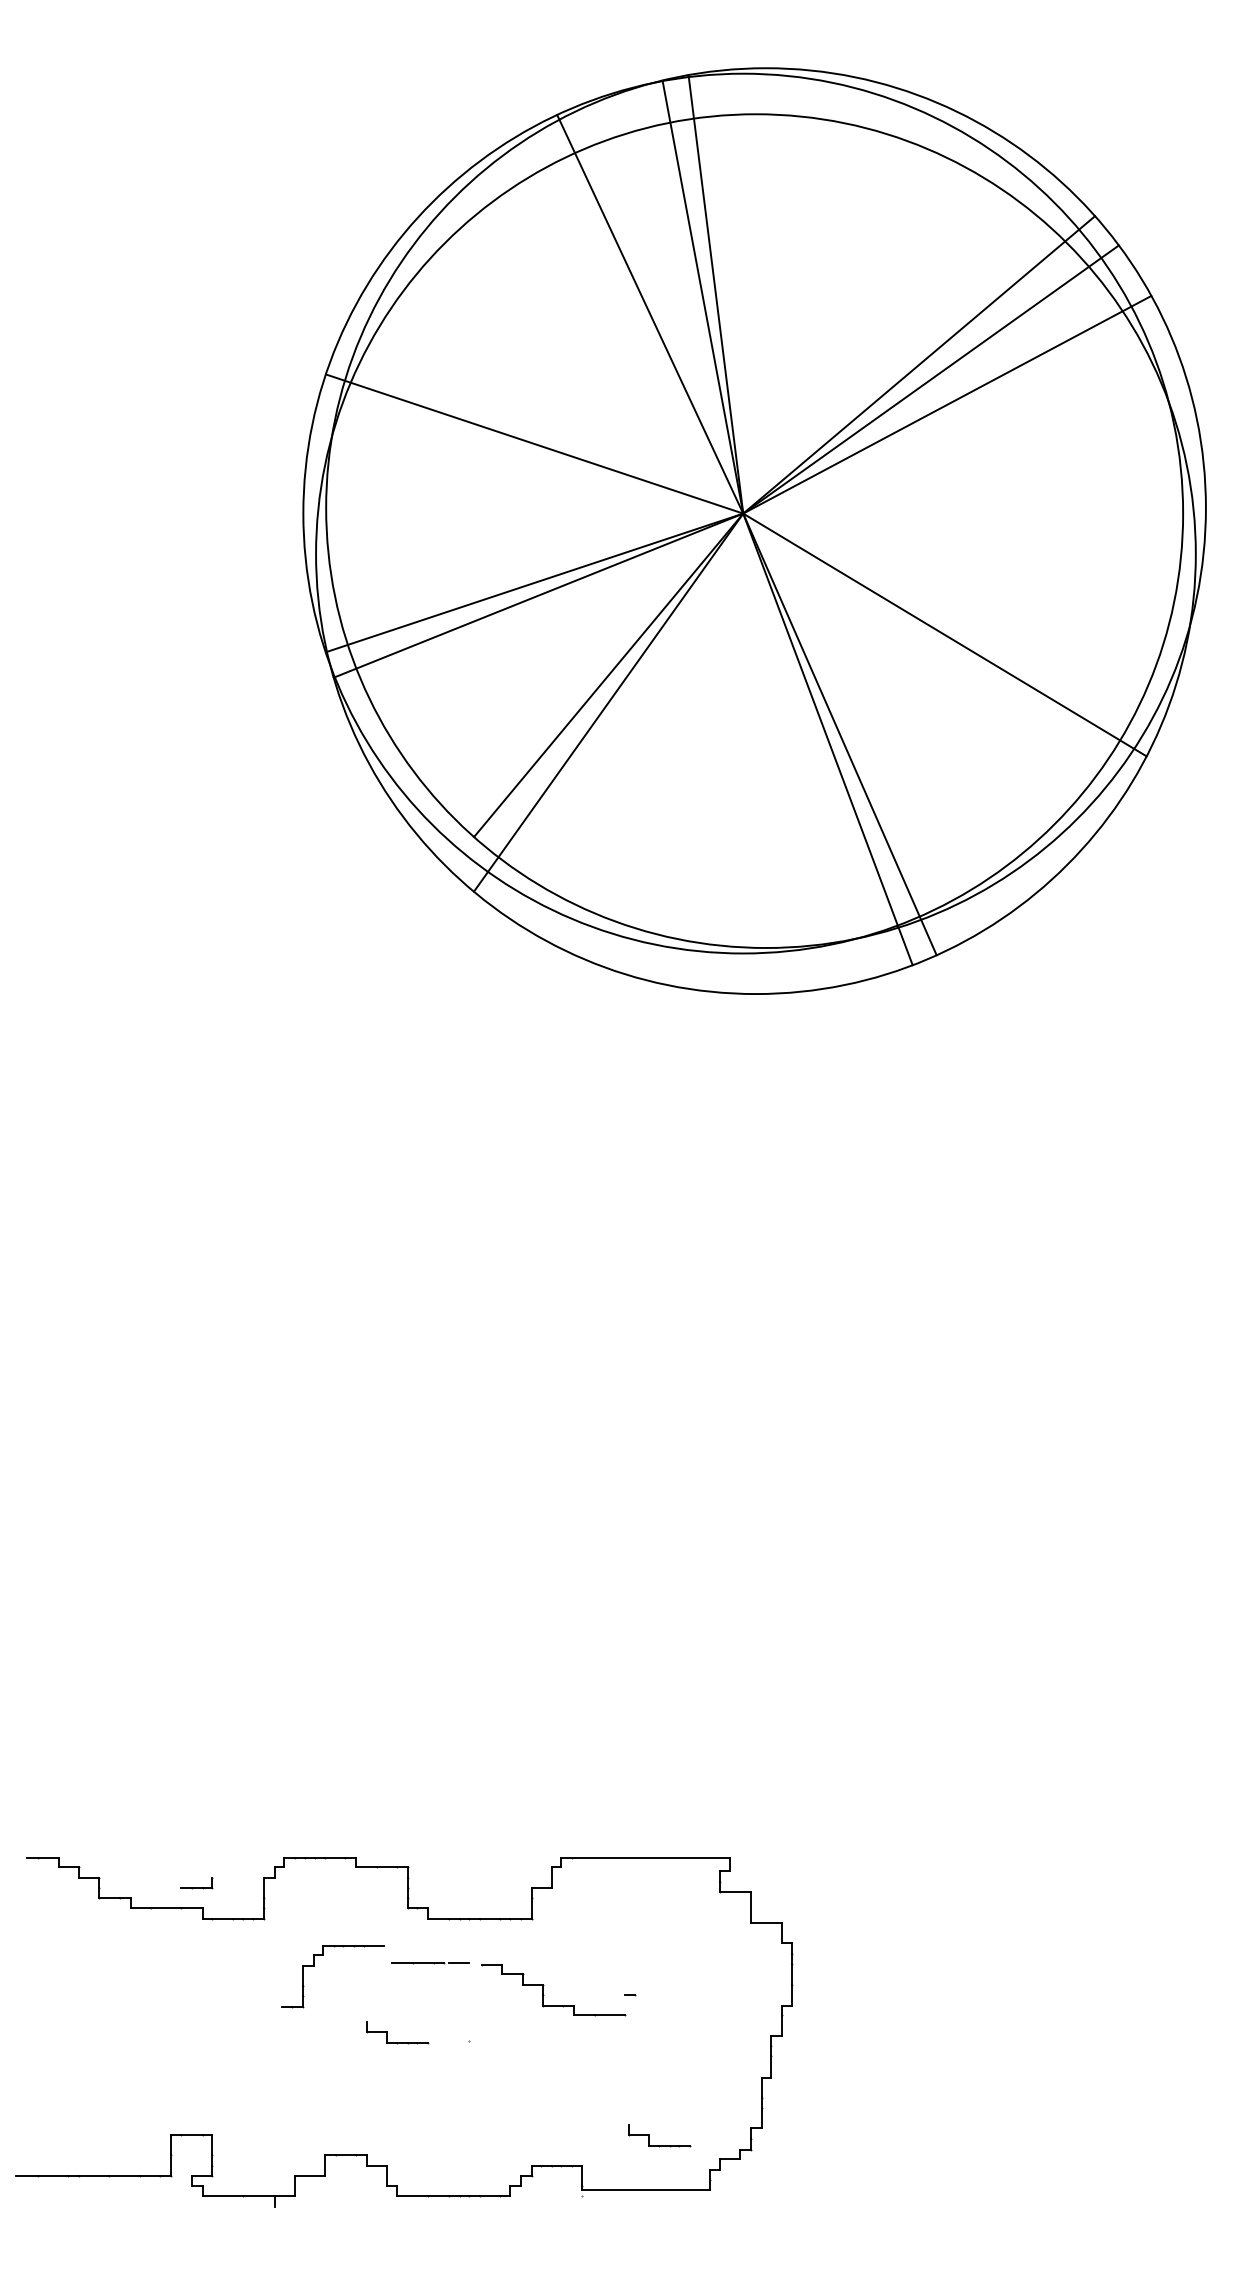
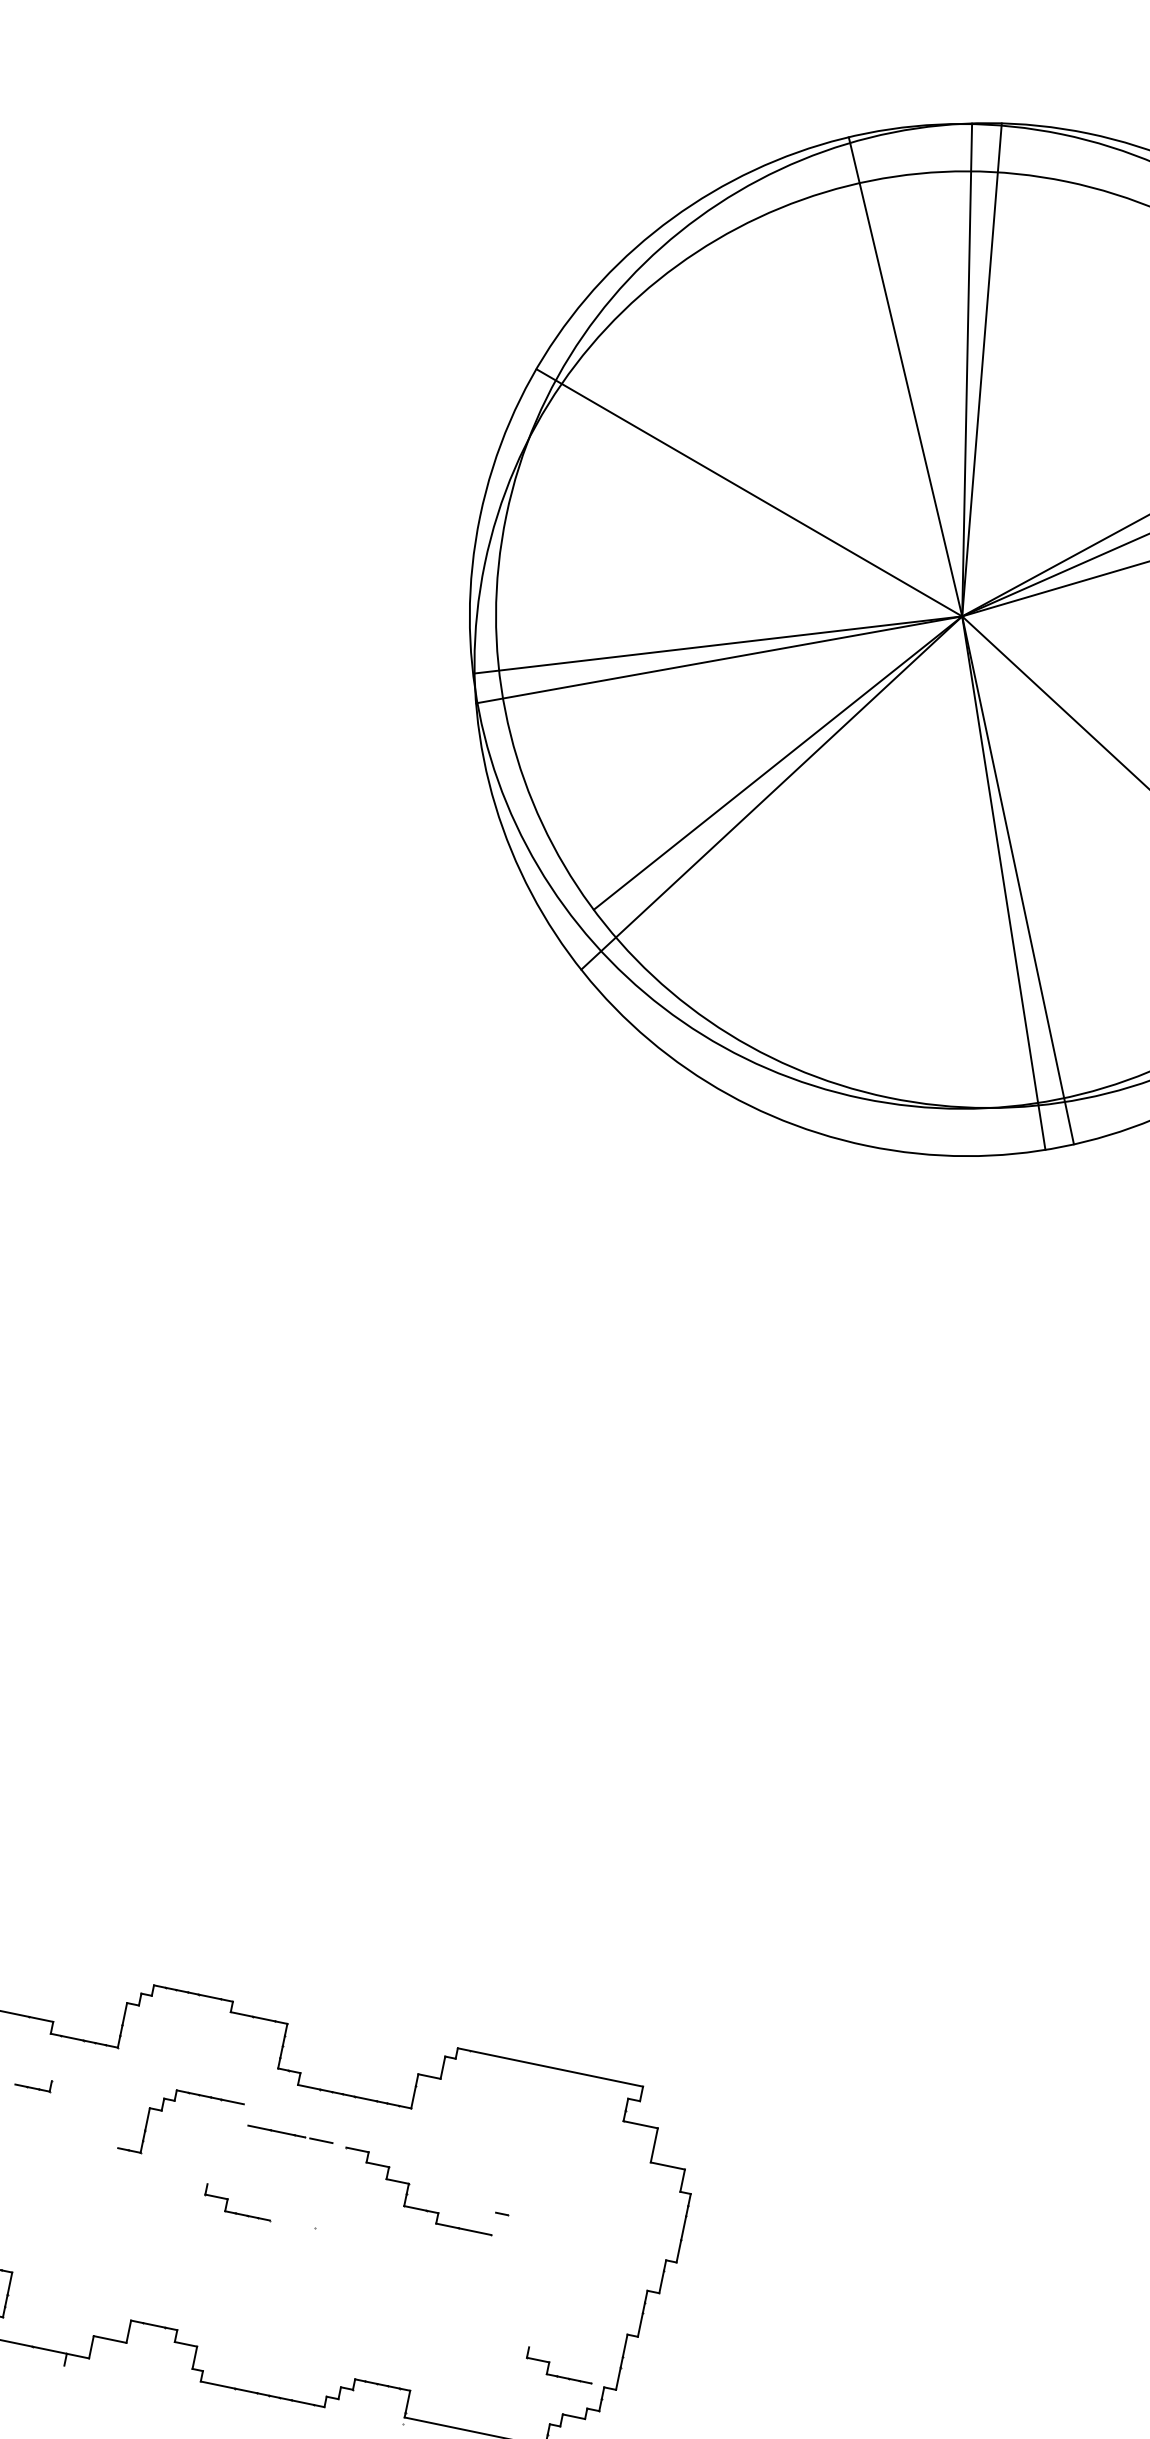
part: (196, 1883) -> (33, 2083), moved
part: (649, 2135) -> (549, 2362), moved

